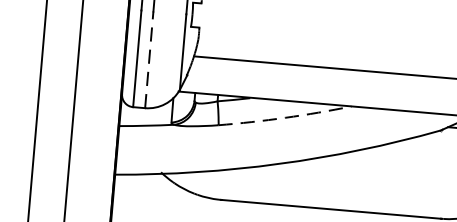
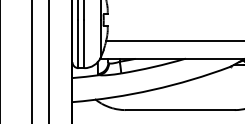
line: (149, 60) -> (84, 44), dashed -> solid
arc: (284, 118) -> (153, 67), dashed -> solid

